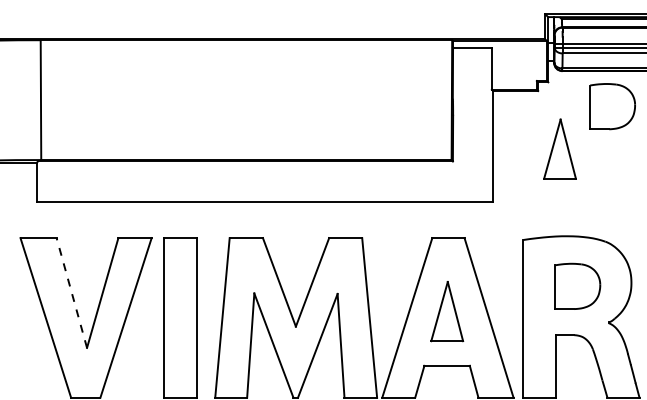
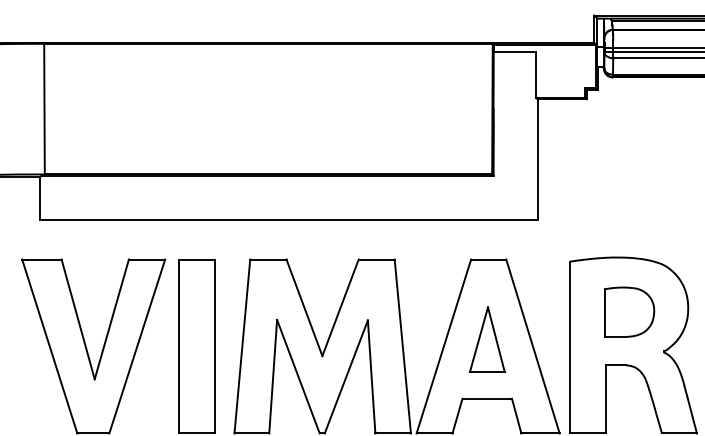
part: (612, 105) -> (667, 115), removed
part: (560, 149) -> (610, 162), removed
line: (72, 292) -> (78, 318), dashed -> solid

